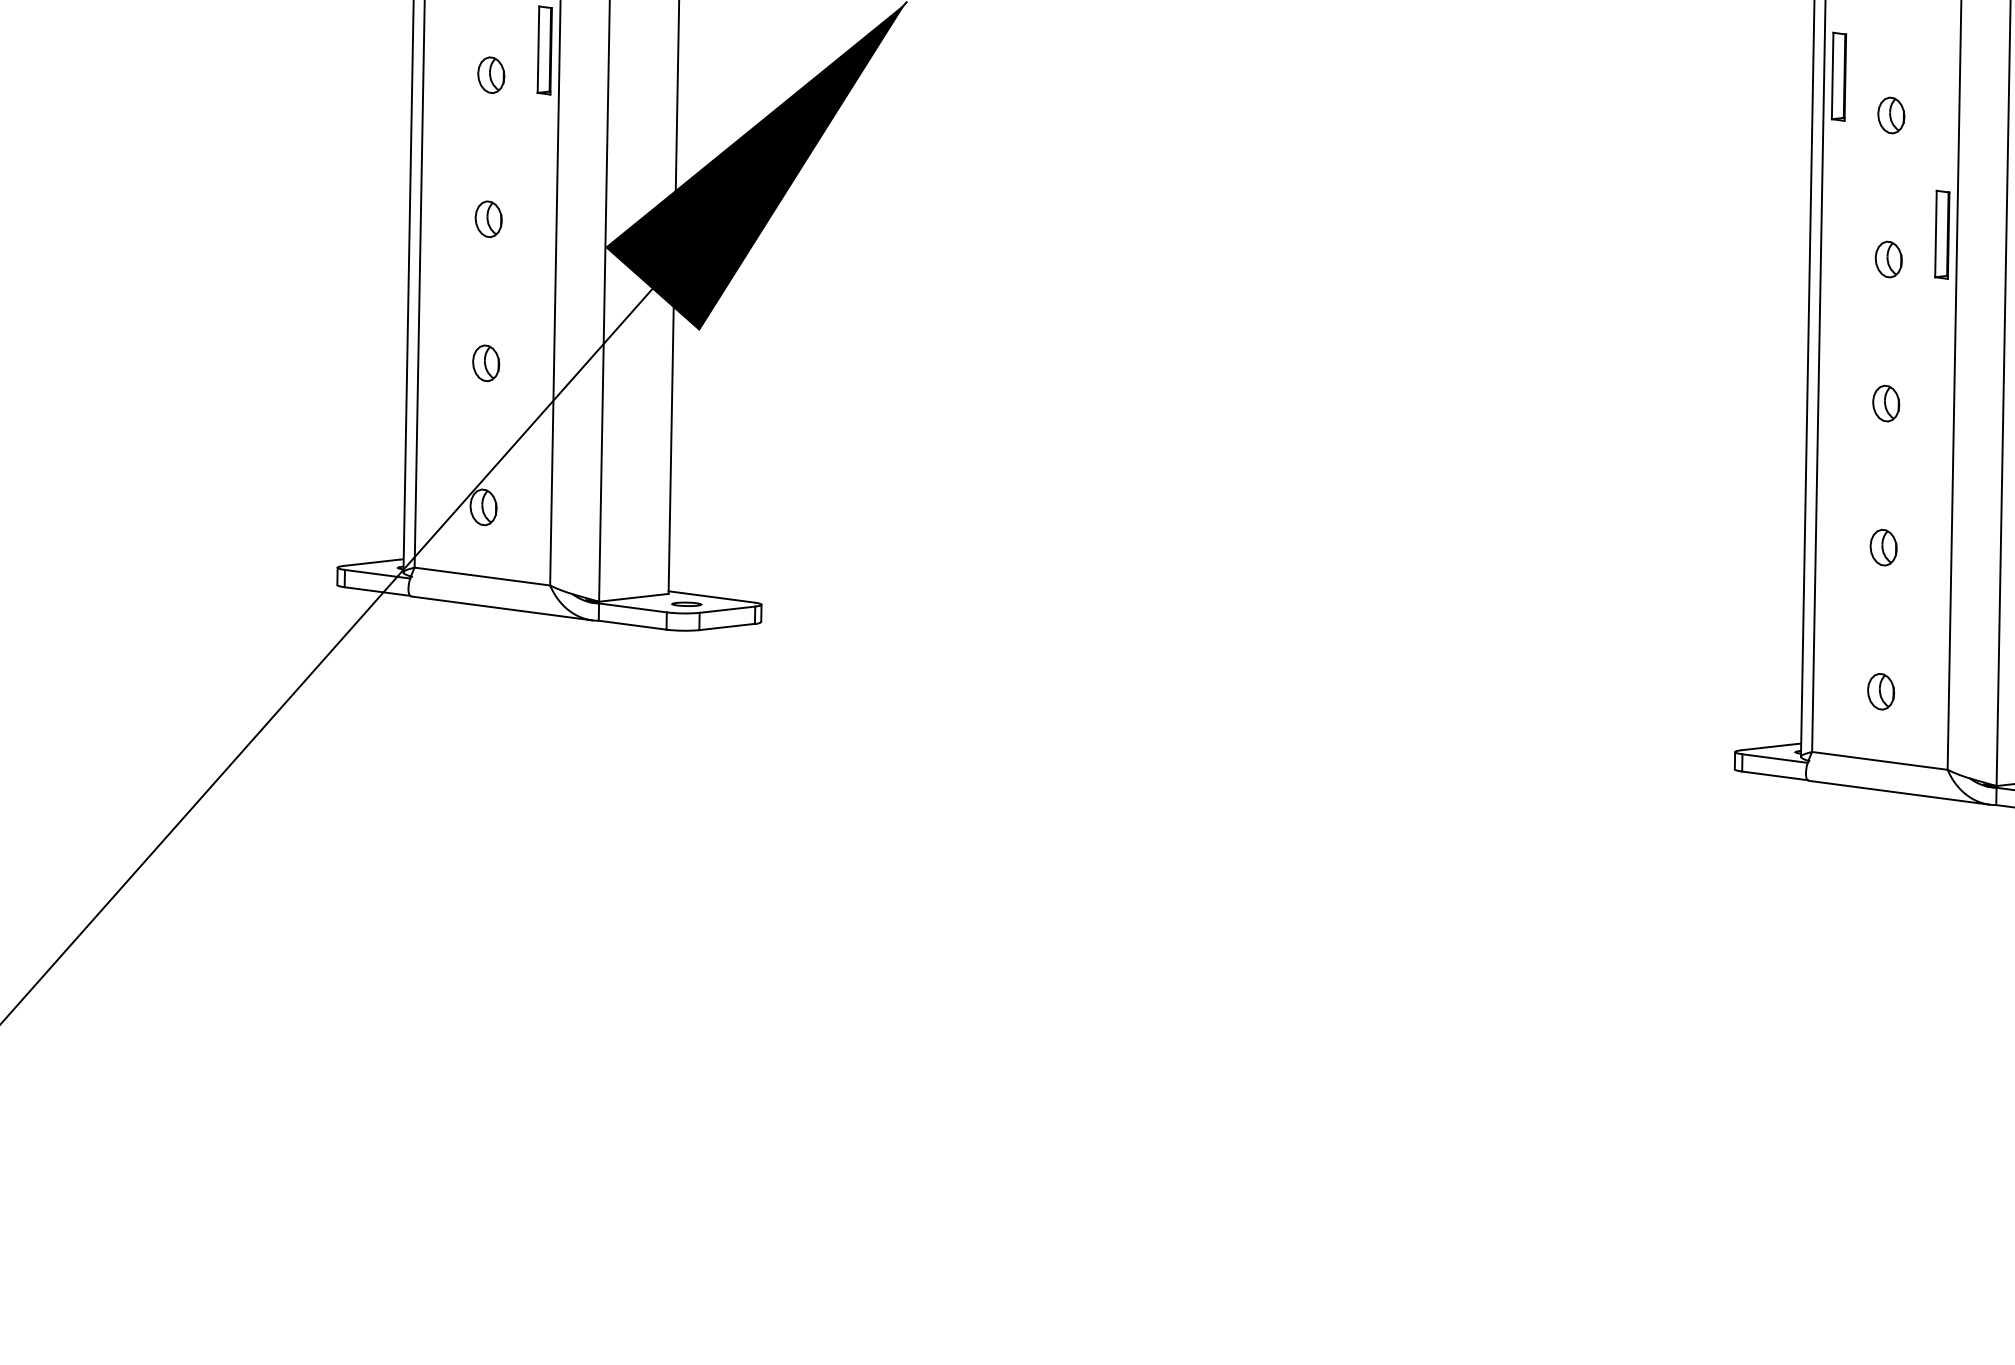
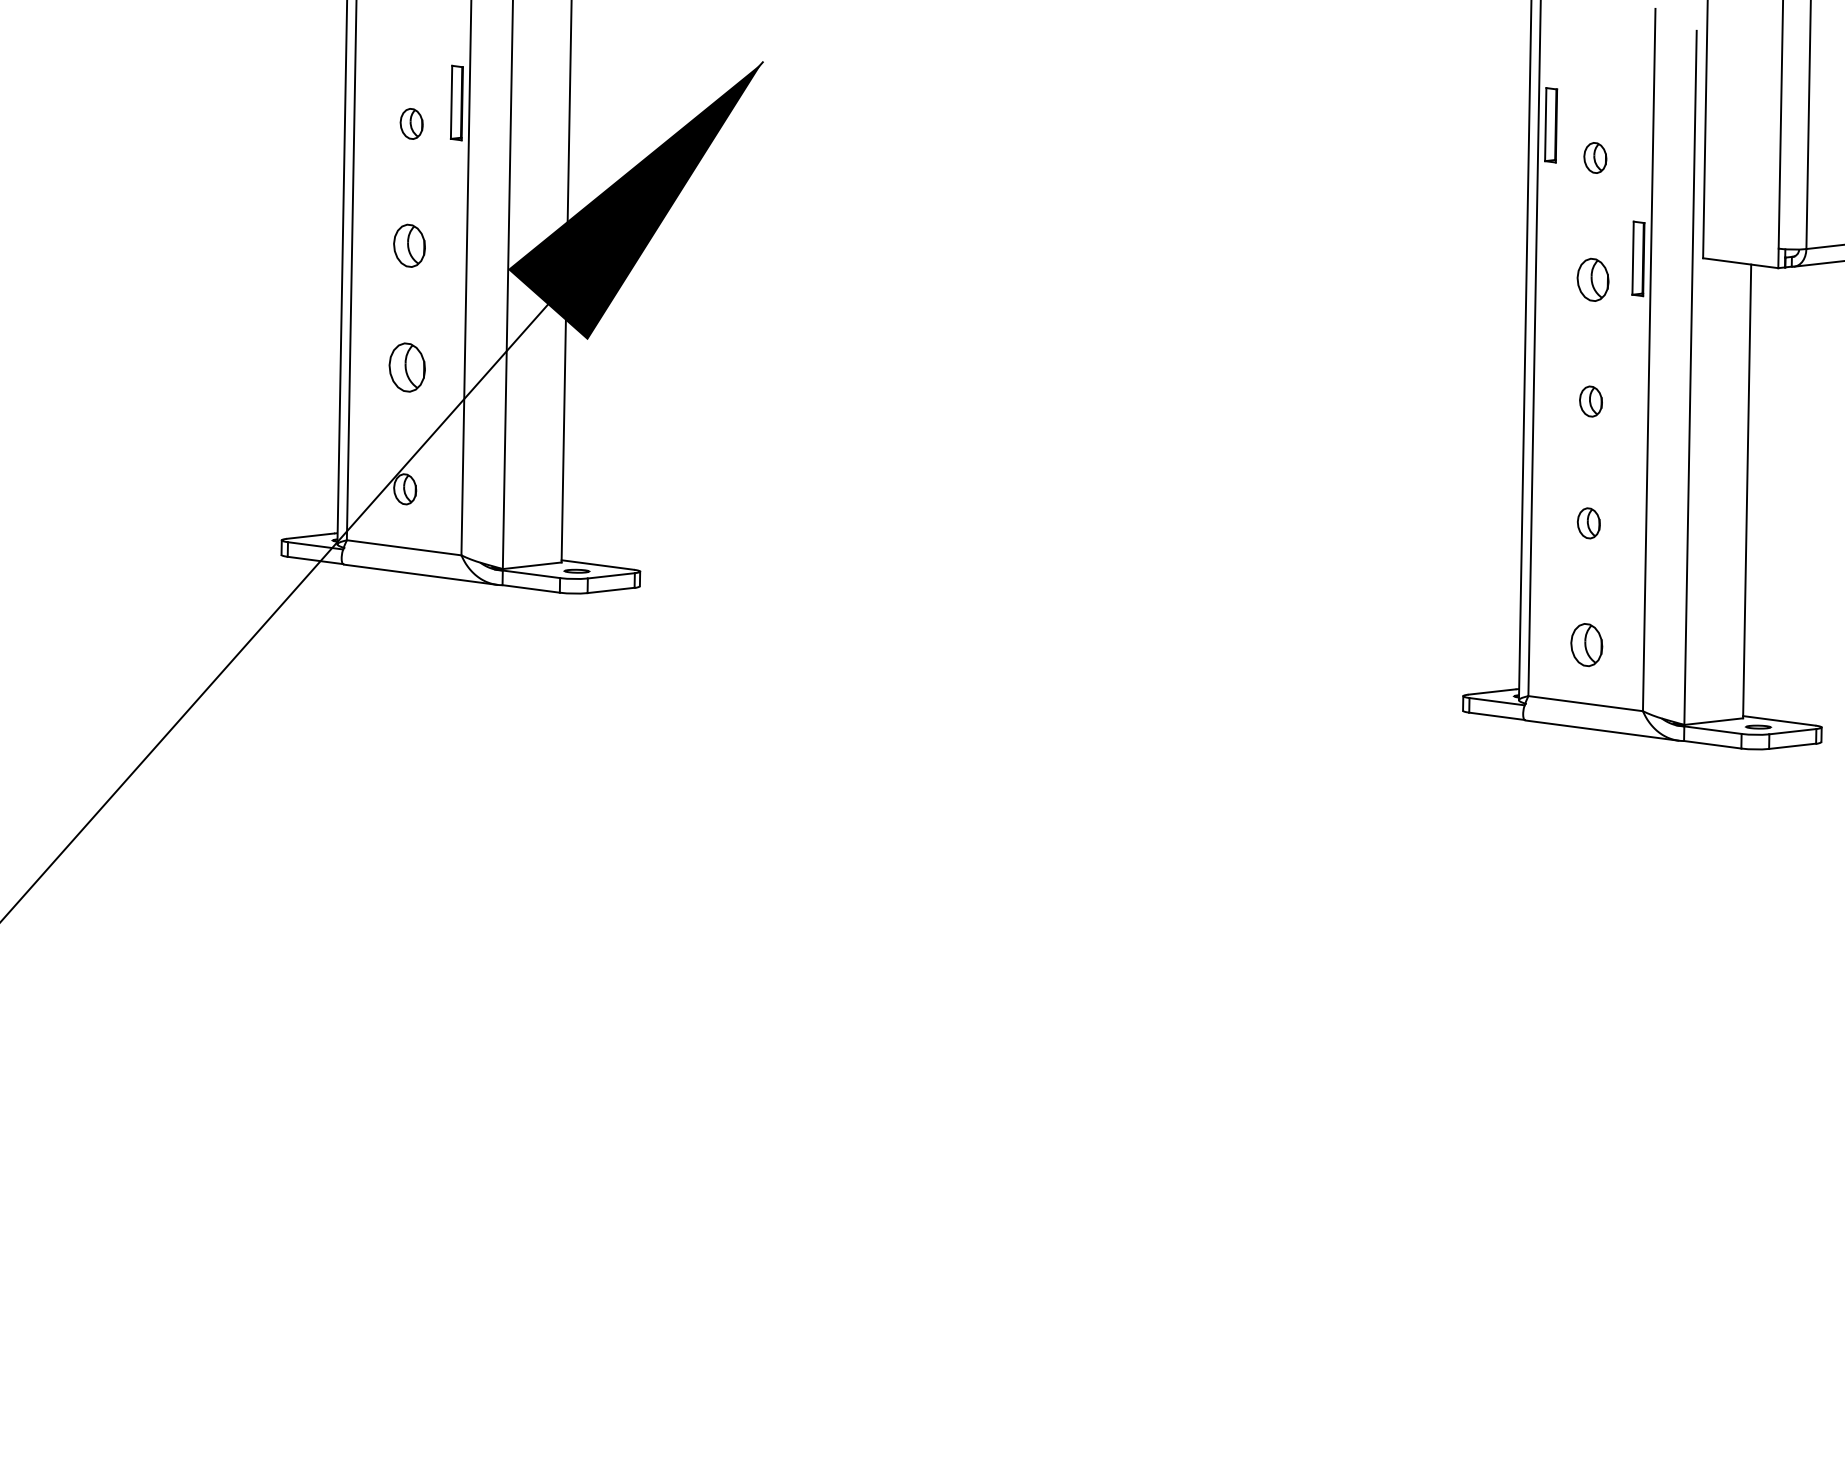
part: (488, 218) -> (409, 245), size x1.4
part: (1889, 259) -> (1593, 279), size x1.4
part: (486, 363) -> (407, 367), size x1.6
part: (1880, 692) -> (1586, 645), size x1.4

